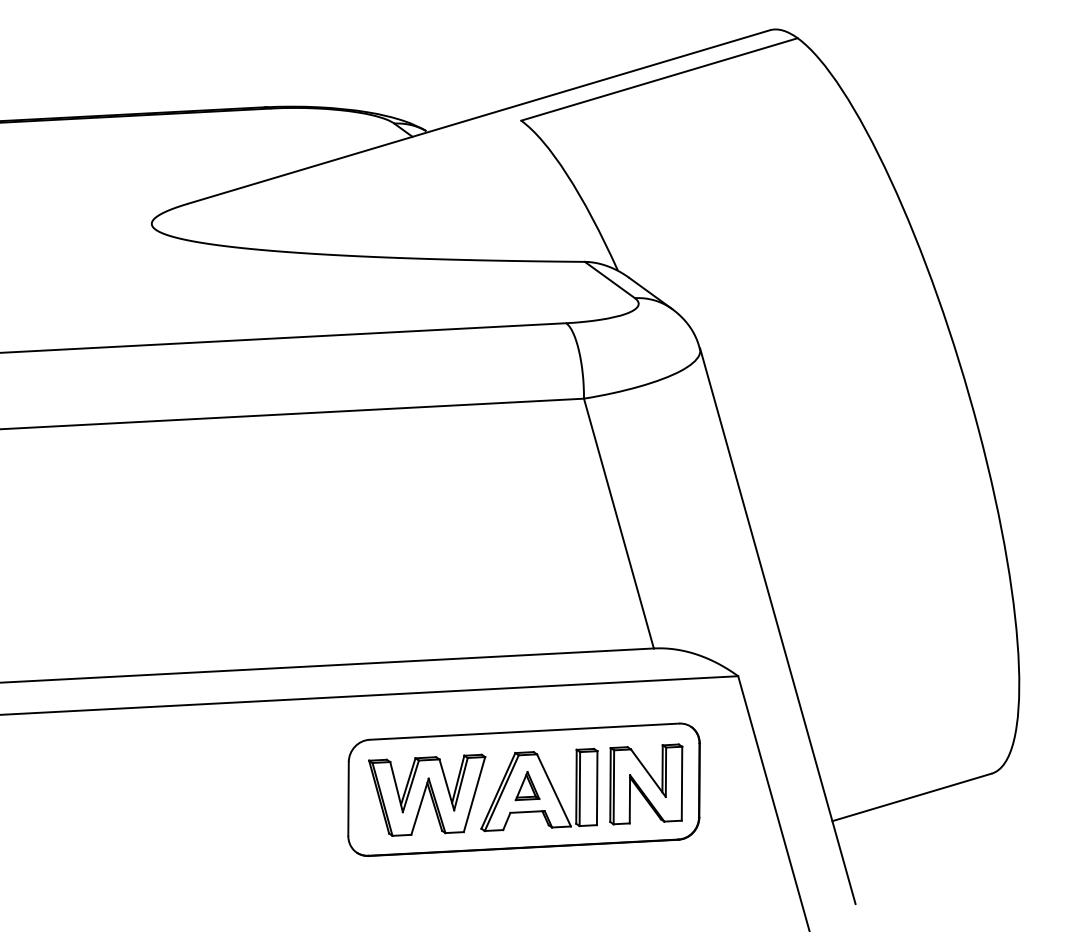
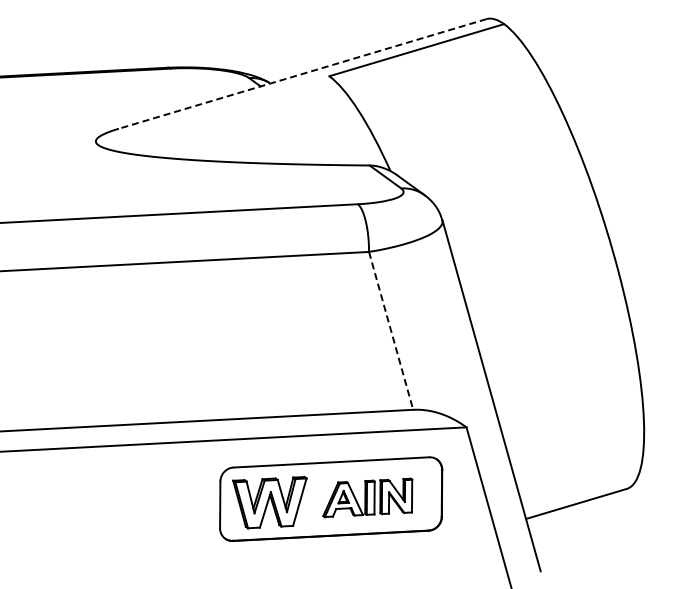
line: (478, 116) -> (302, 73), solid -> dashed
line: (619, 522) -> (391, 330), solid -> dashed
part: (581, 787) -> (367, 497), size x0.7

